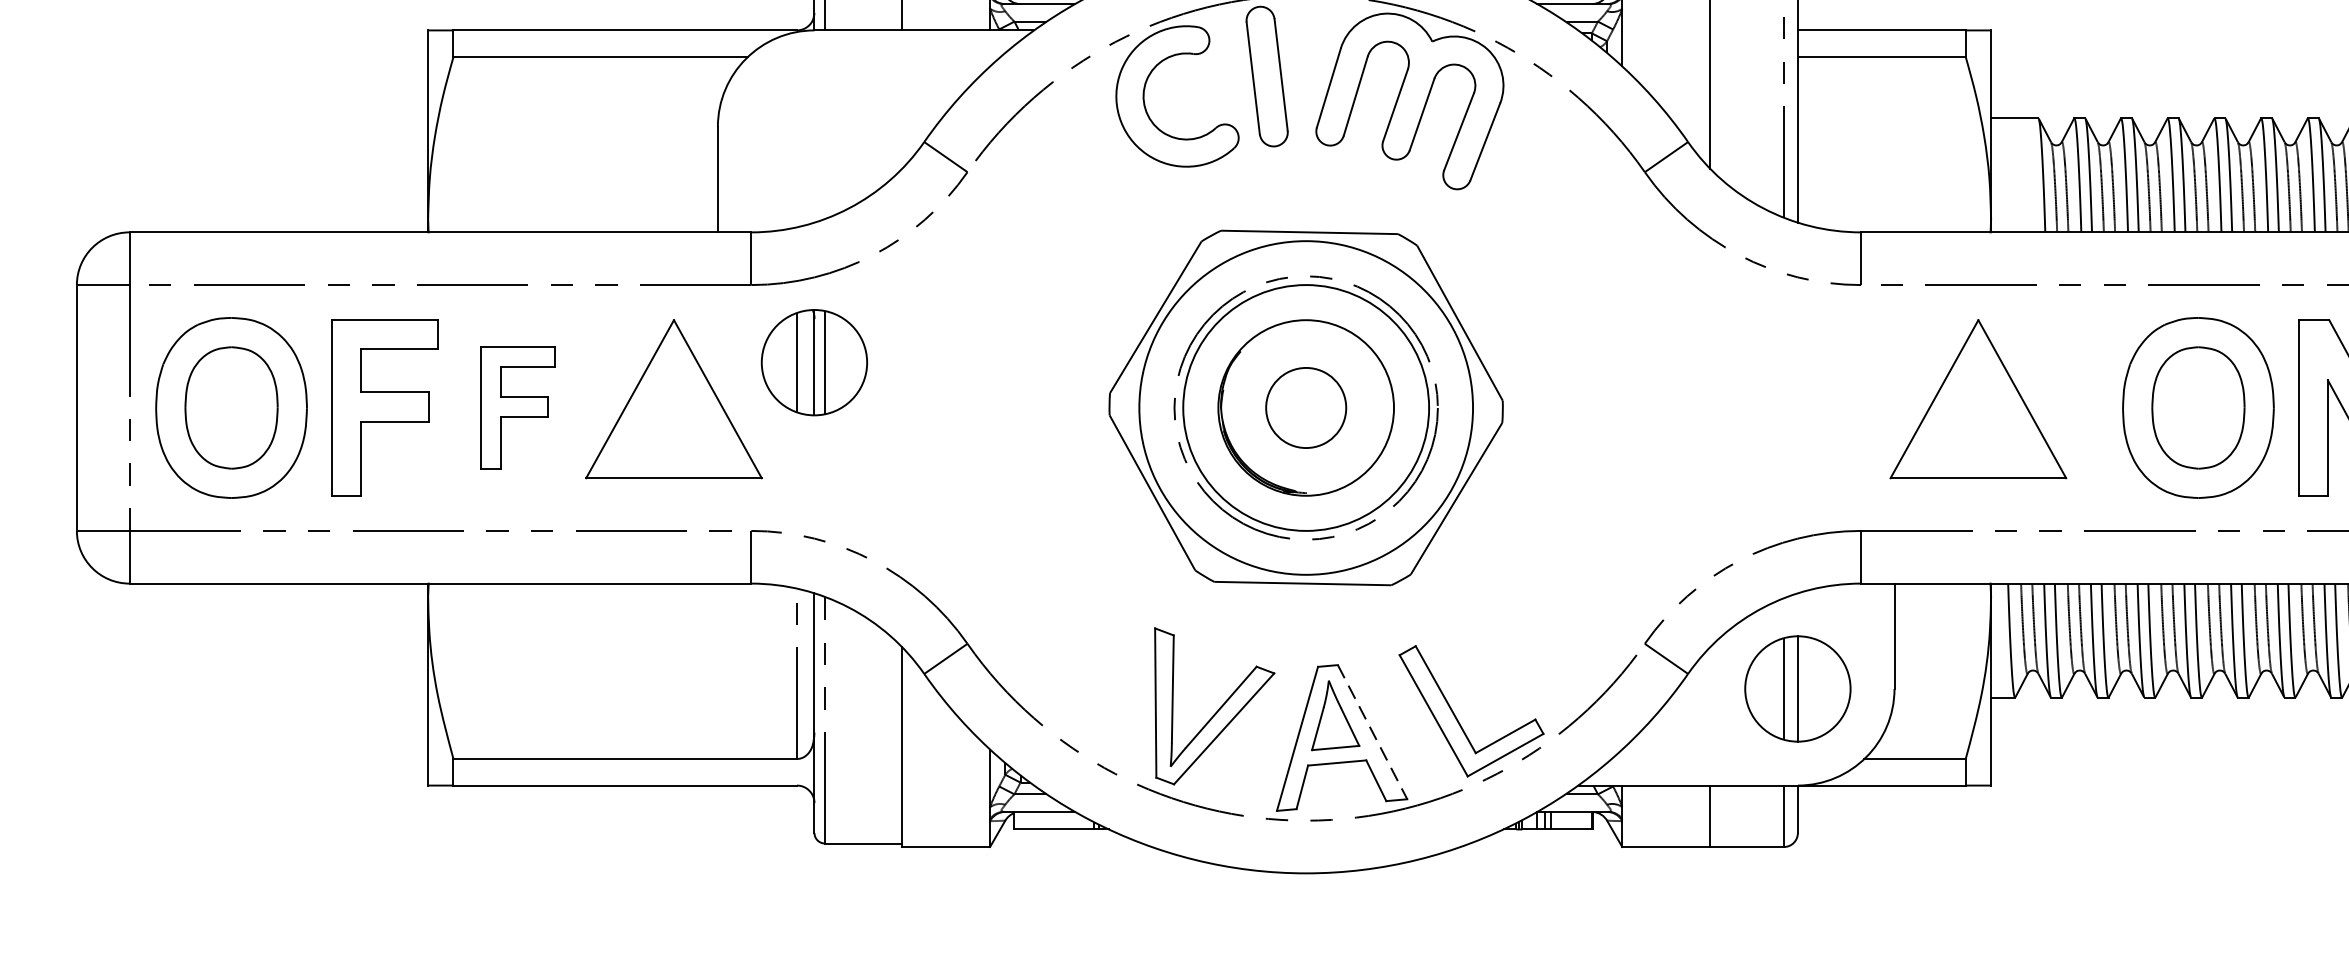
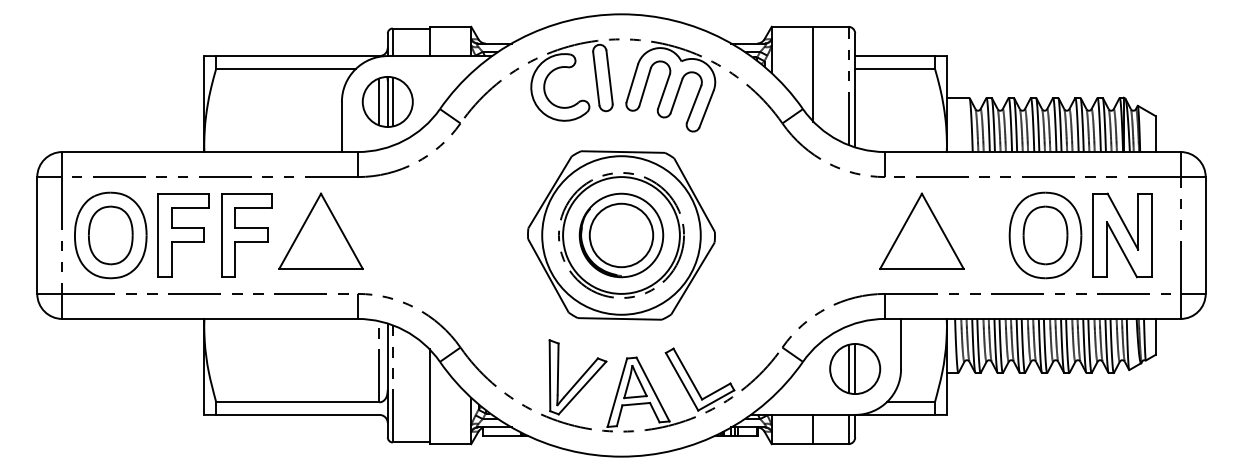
part: (813, 361) -> (387, 101), moved
part: (1977, 397) -> (921, 230), moved
part: (517, 408) -> (246, 235), size x1.43
circle: (1306, 408) -> (621, 235), size x1.67
line: (1373, 732) -> (653, 389), dashed -> solid

